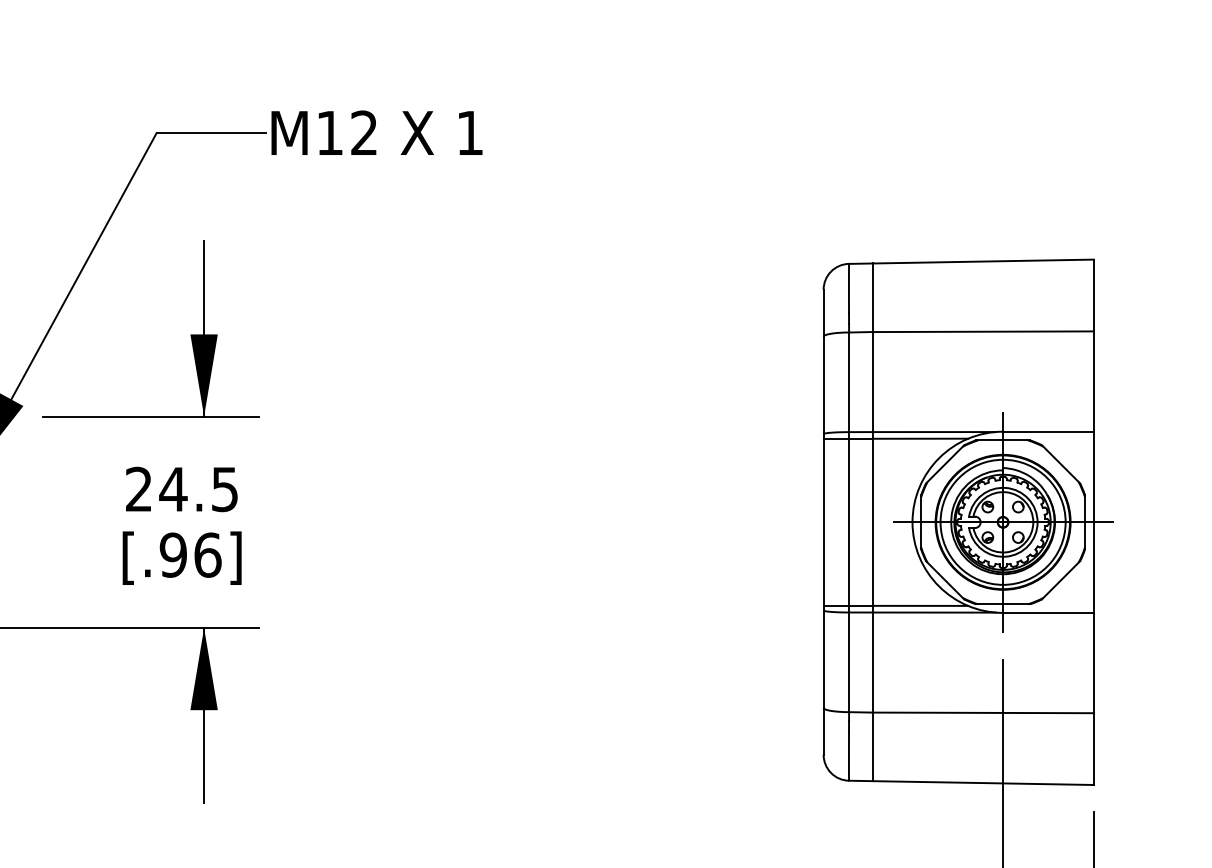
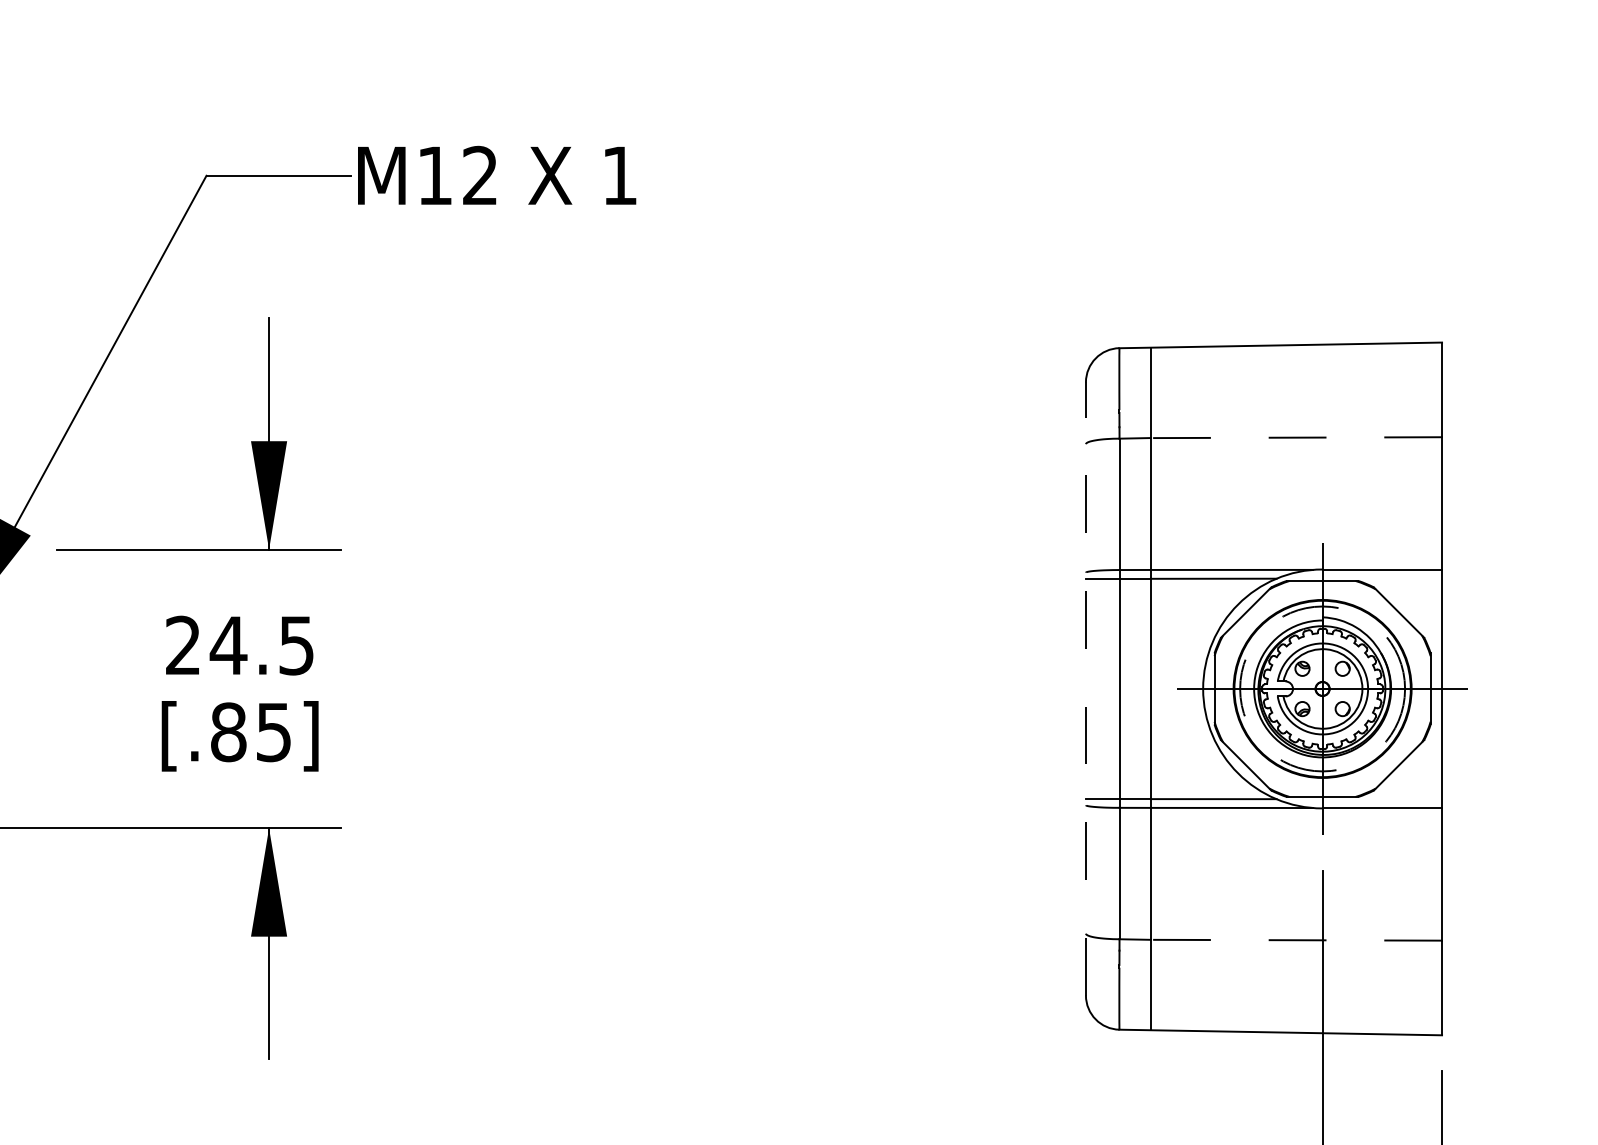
line: (983, 331) -> (1296, 437), solid -> dashed
line: (824, 521) -> (1086, 688), solid -> dashed
circle: (1003, 521) -> (1322, 688), solid -> dashed
text: (190, 555) -> (251, 732), [.96] -> [.85]
line: (983, 713) -> (1296, 940), solid -> dashed

